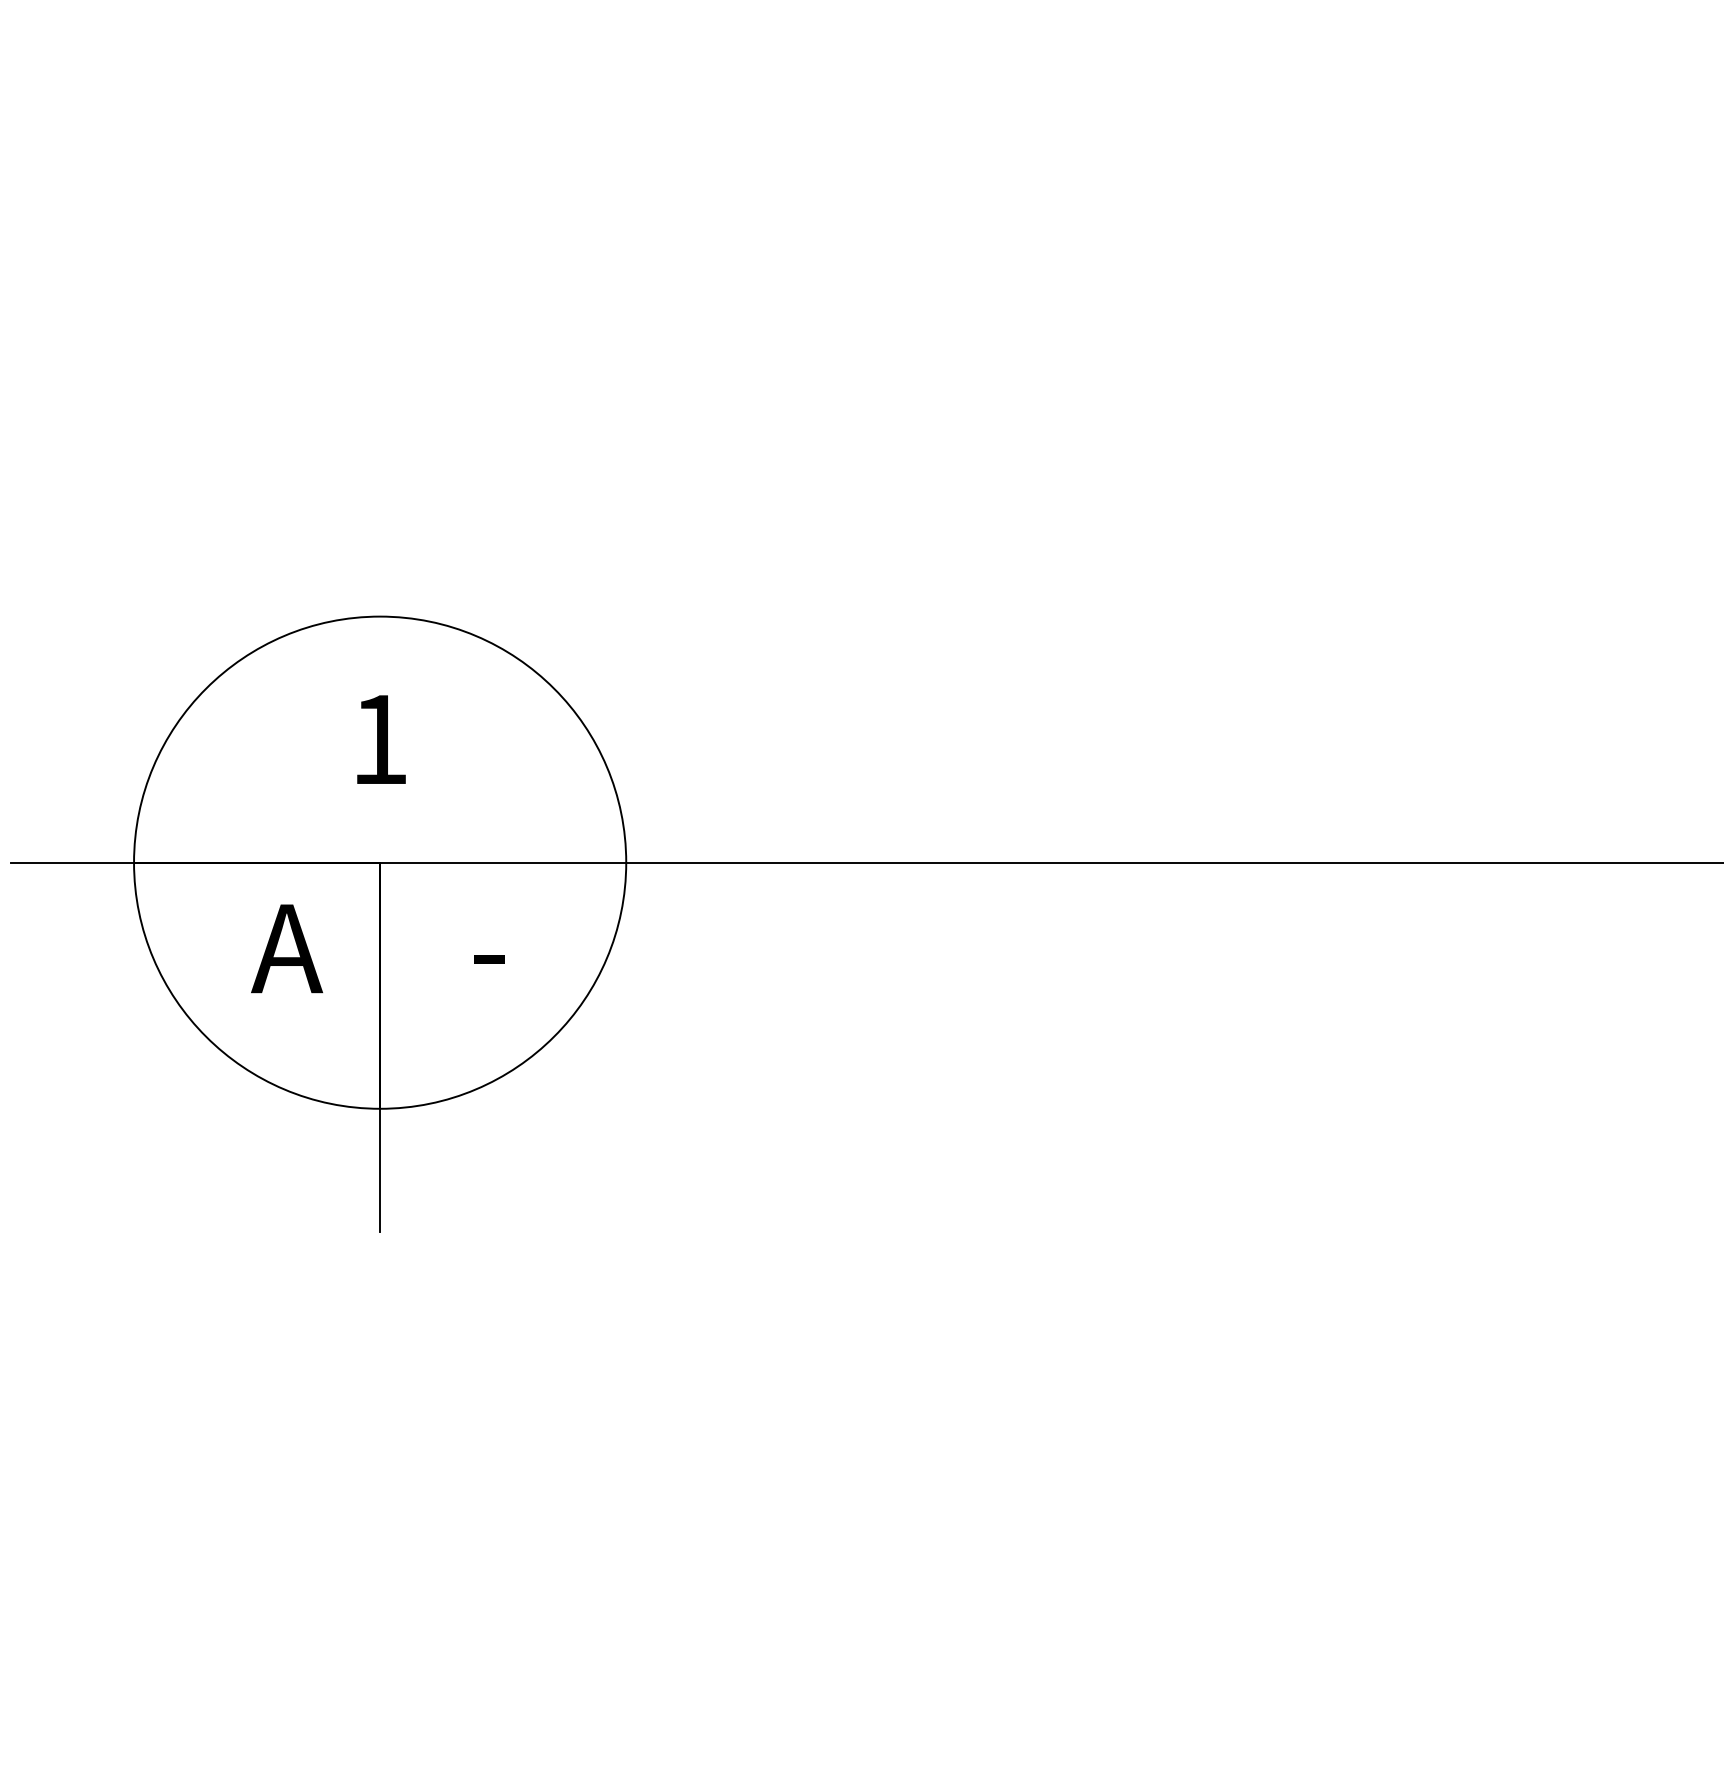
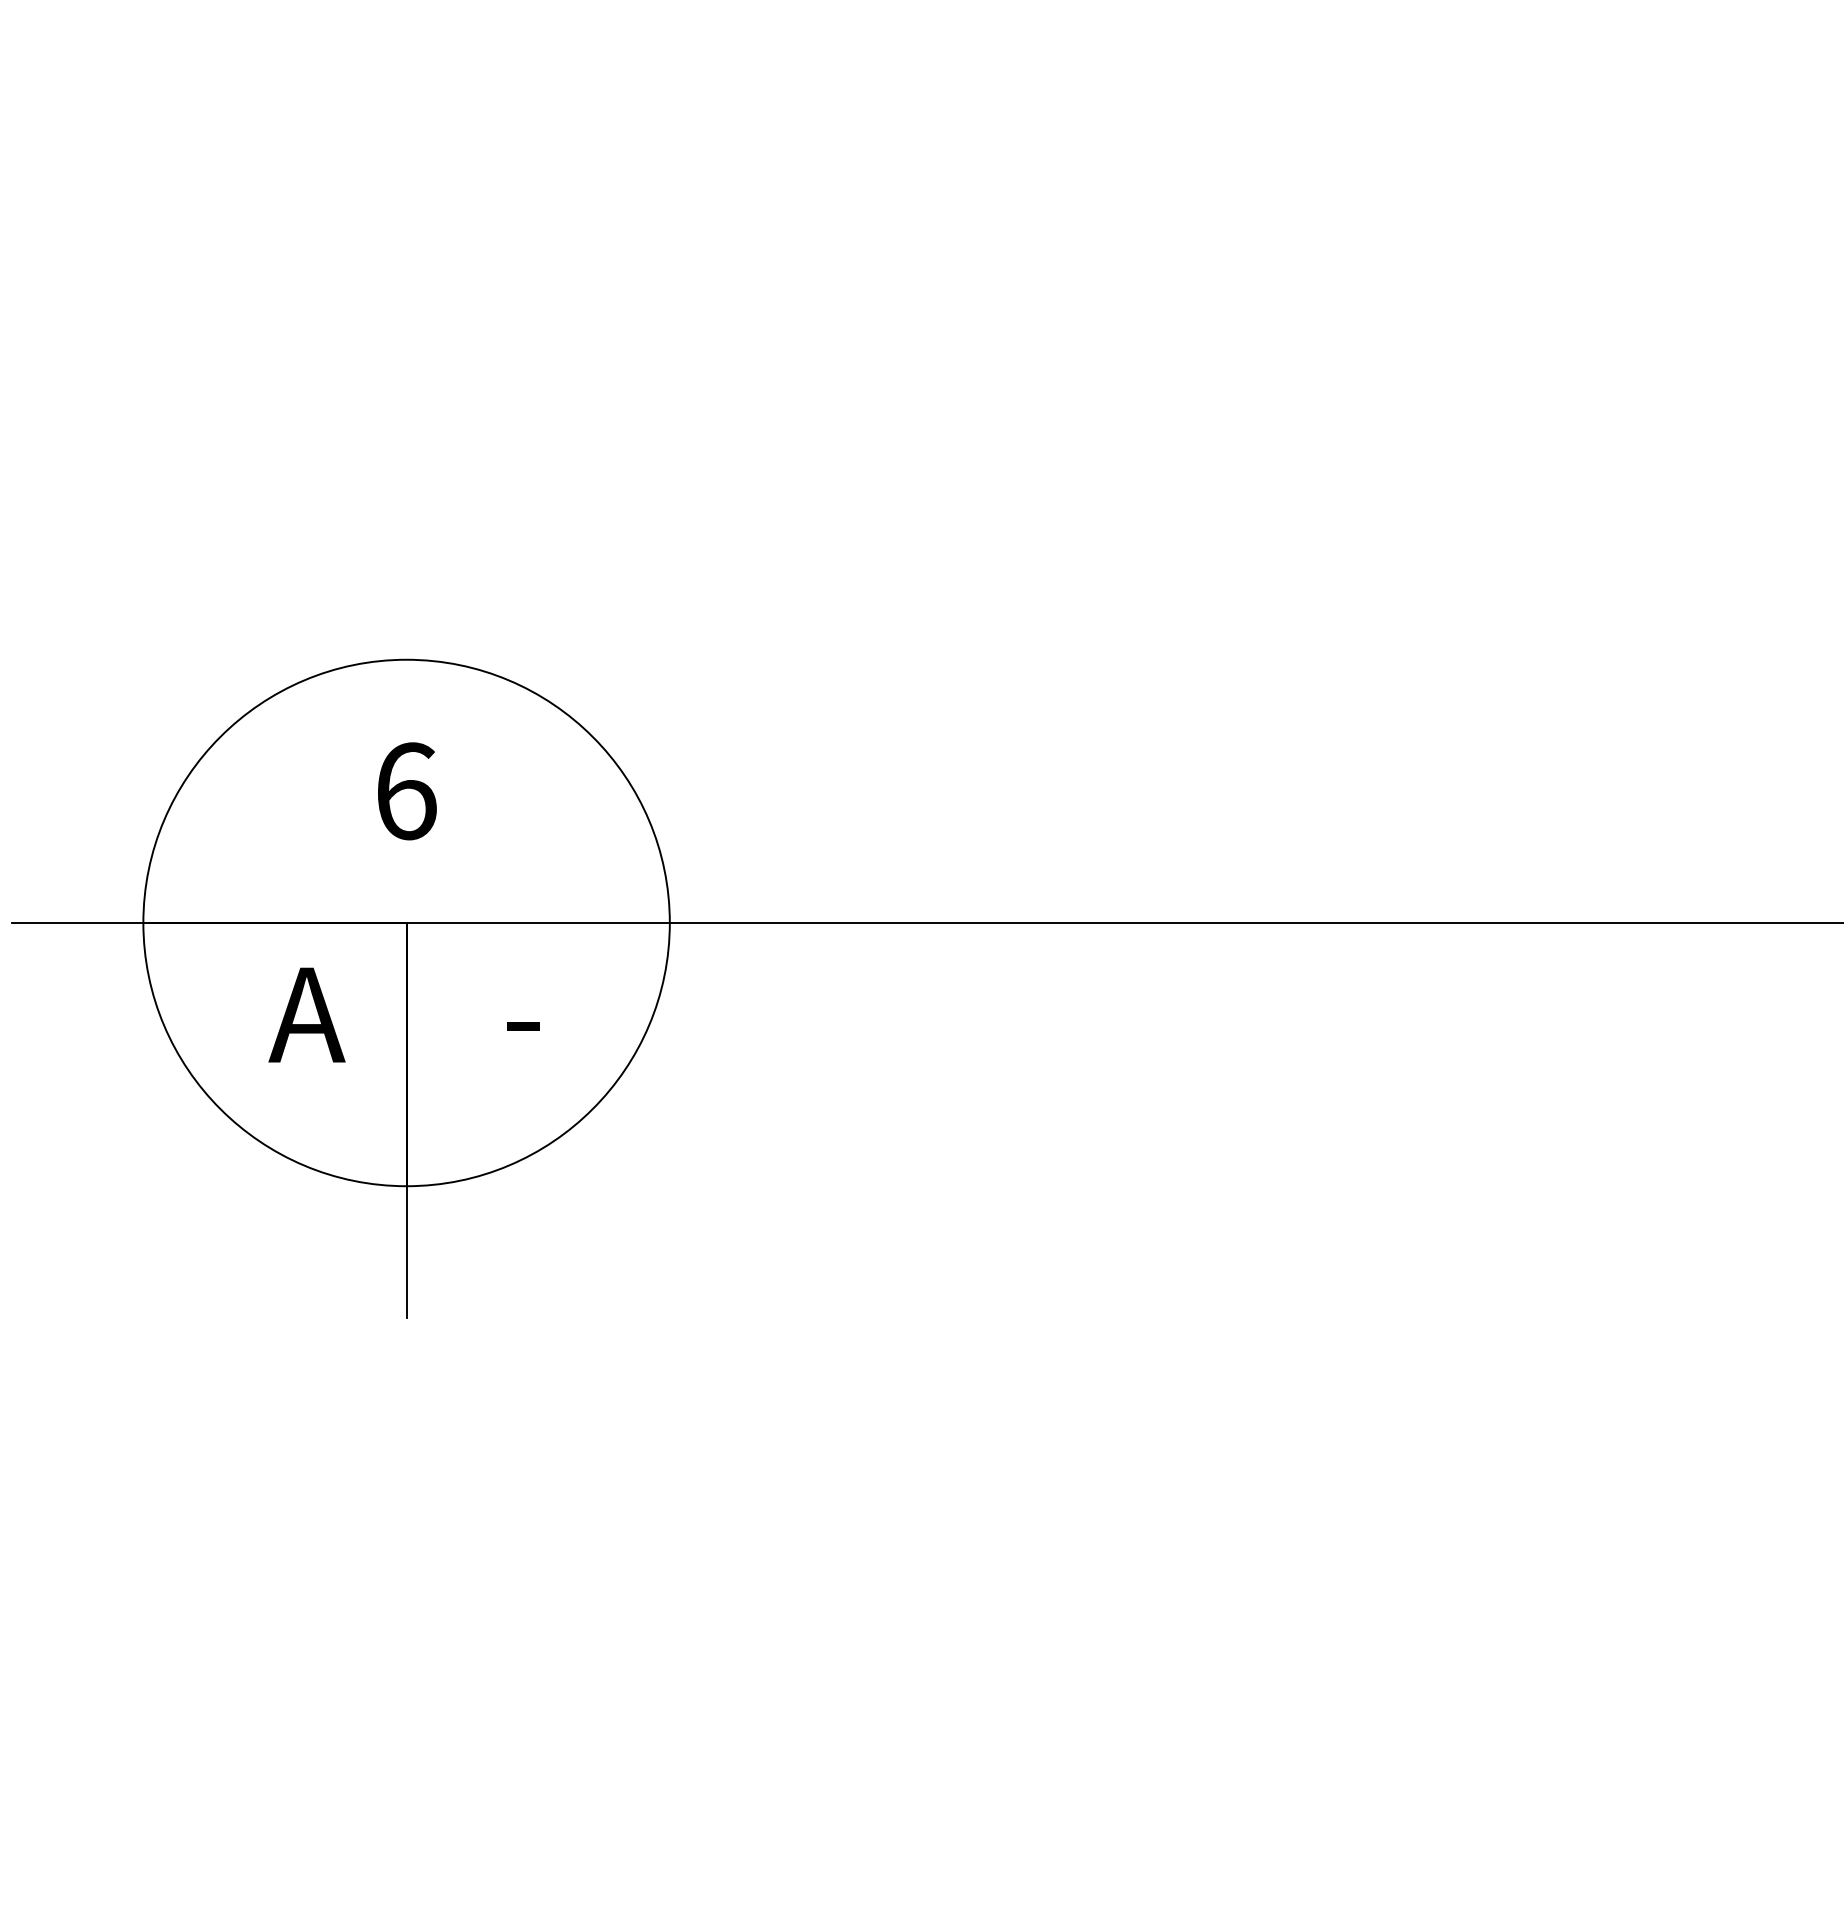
text: (380, 739) -> (406, 791), 1 -> 6

